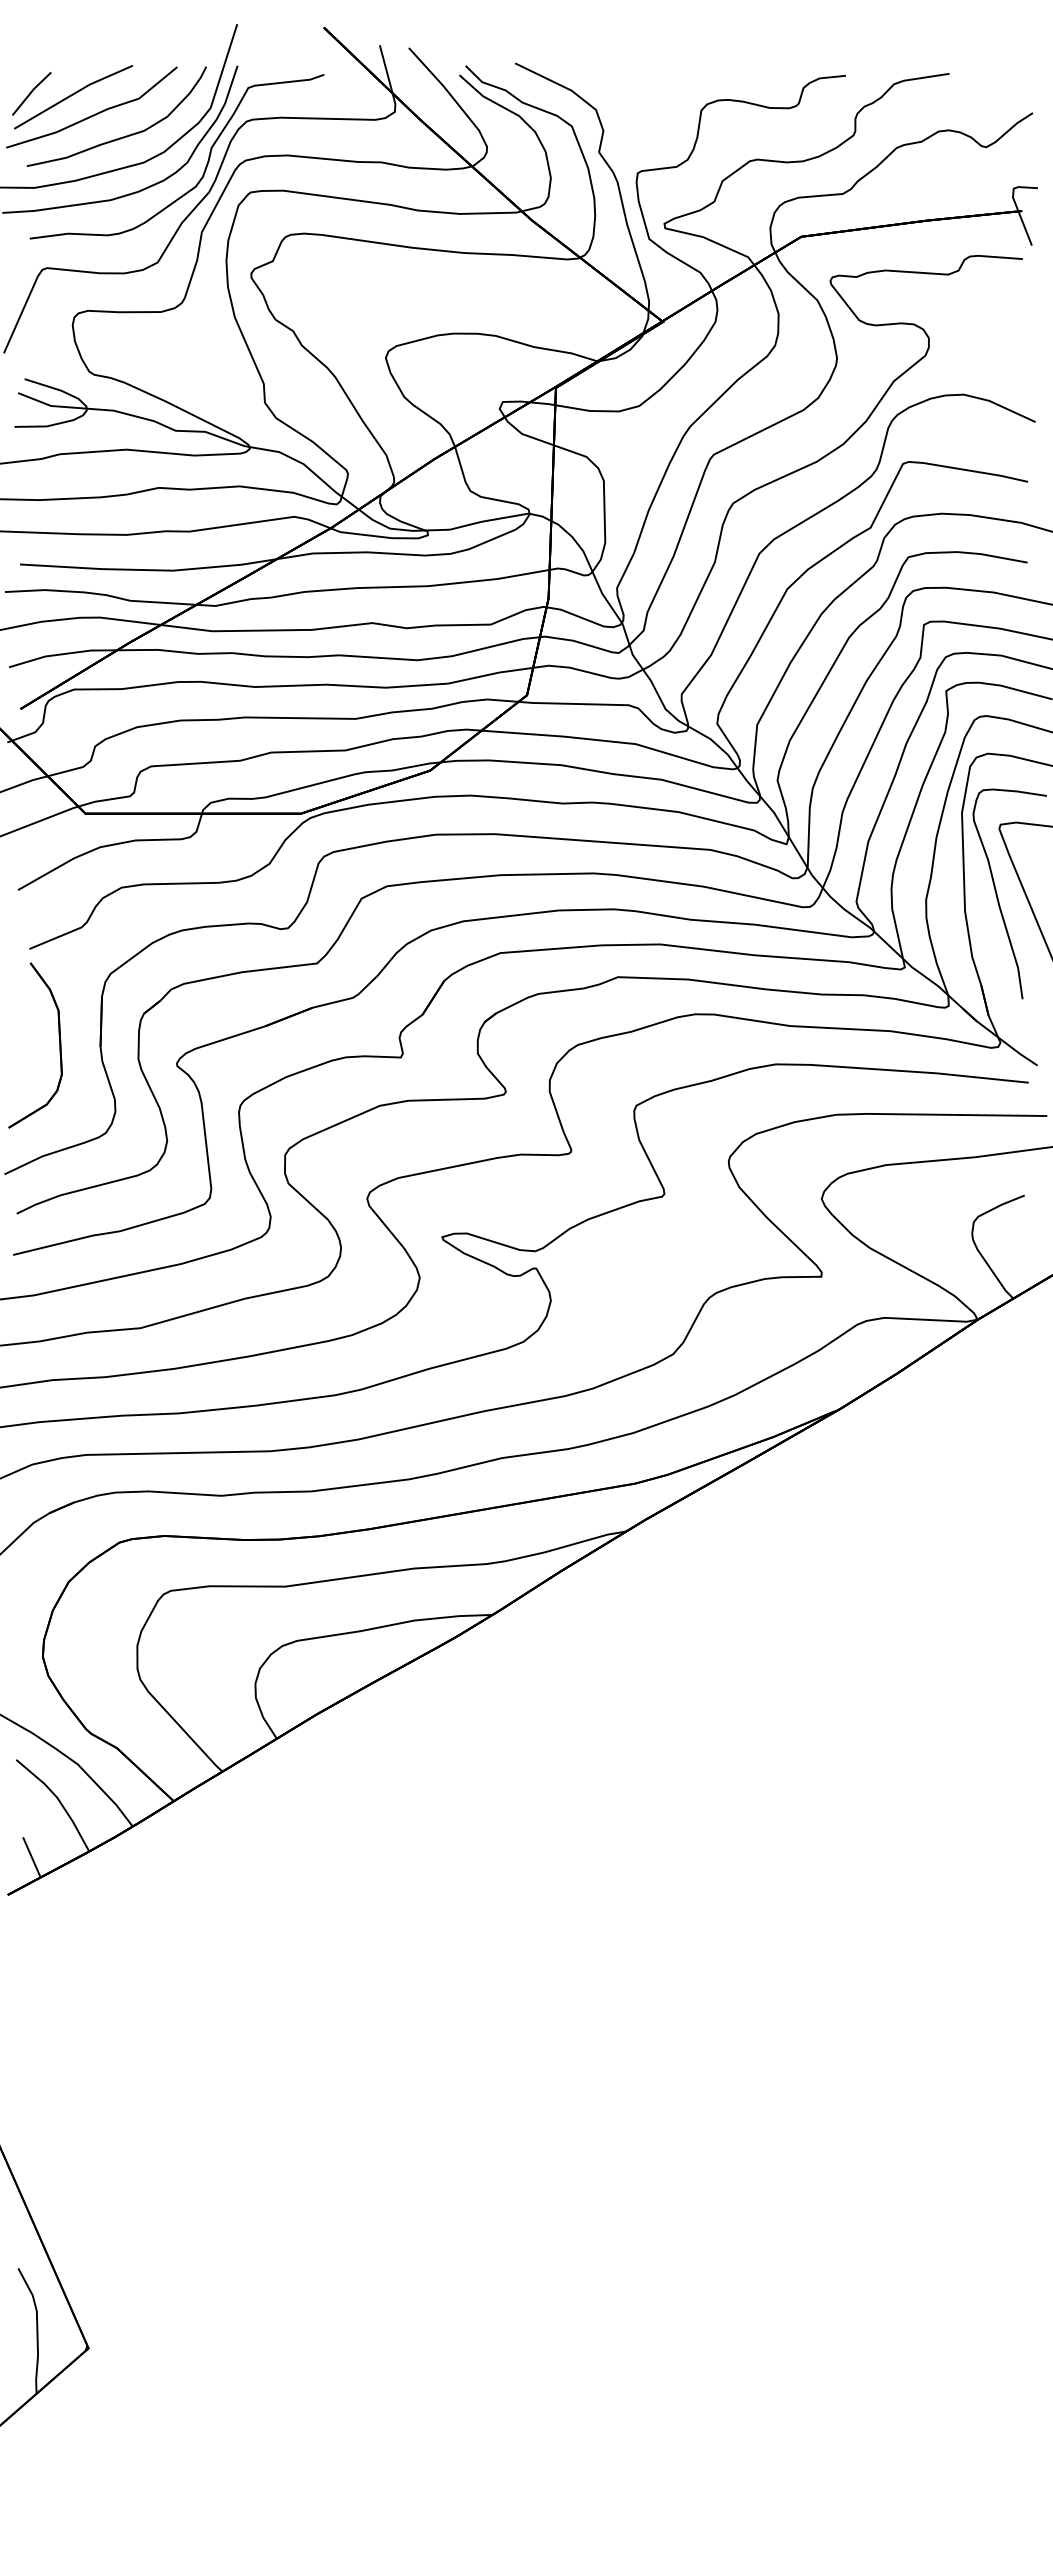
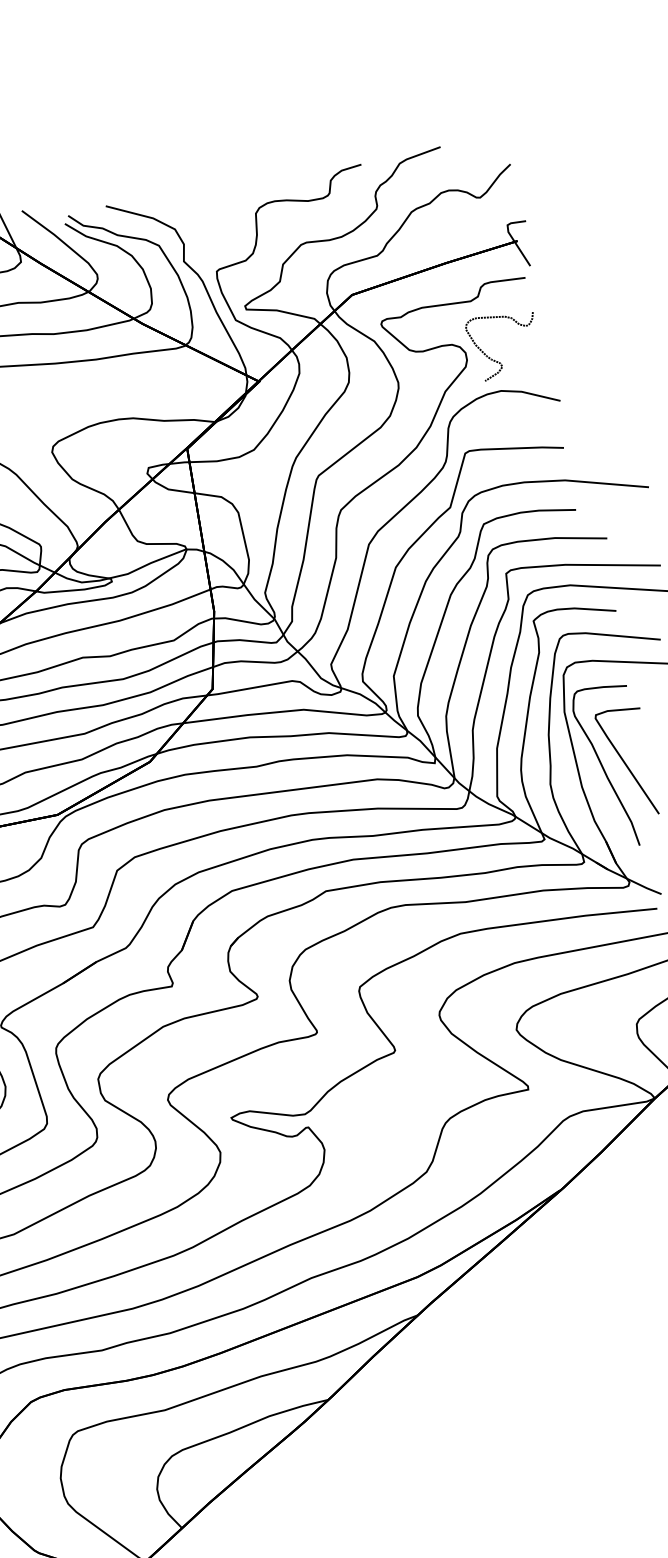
curve: (966, 356) -> (497, 361), added

